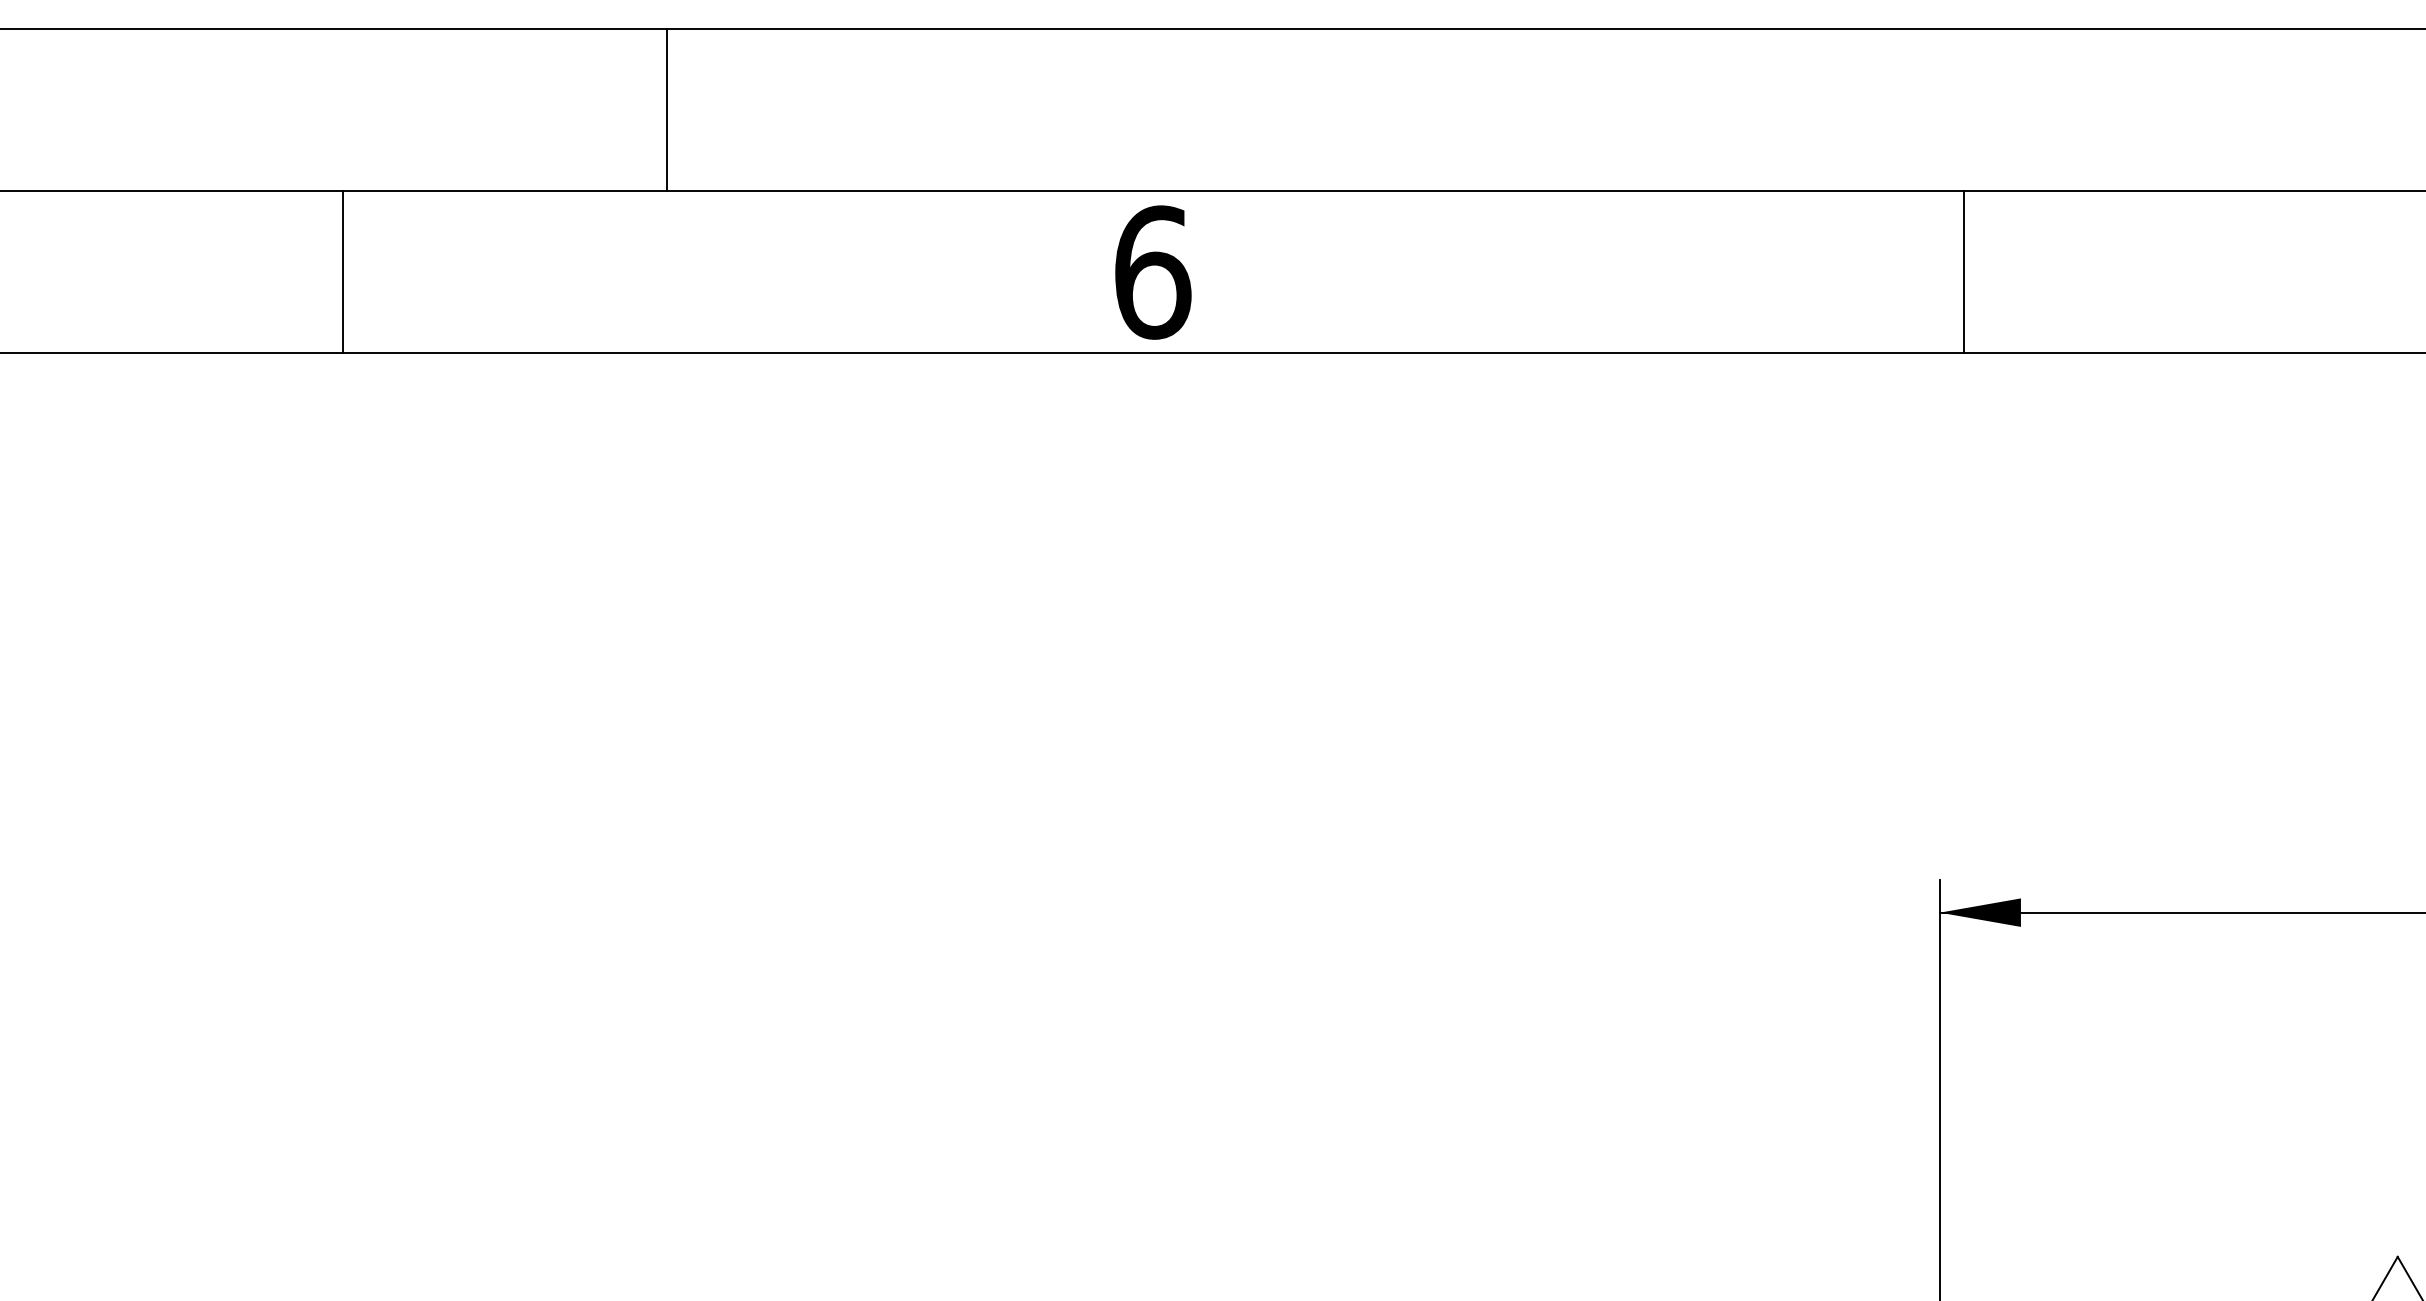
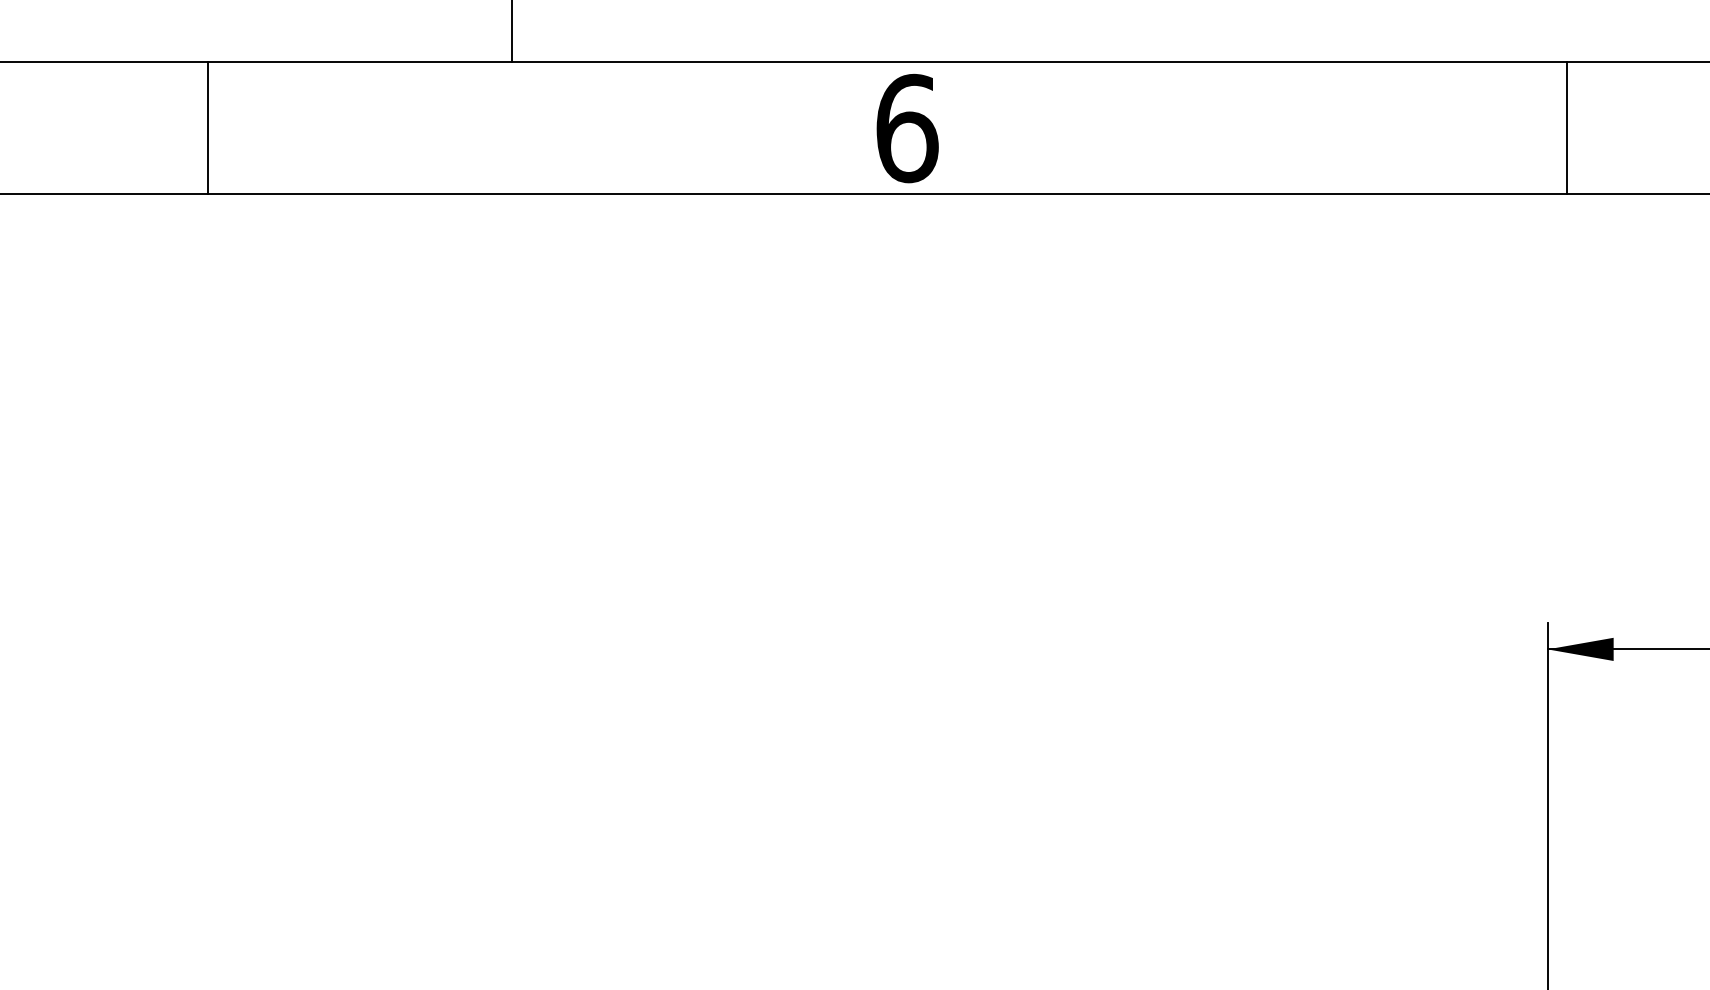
line: (342, 272) -> (208, 128), moved

